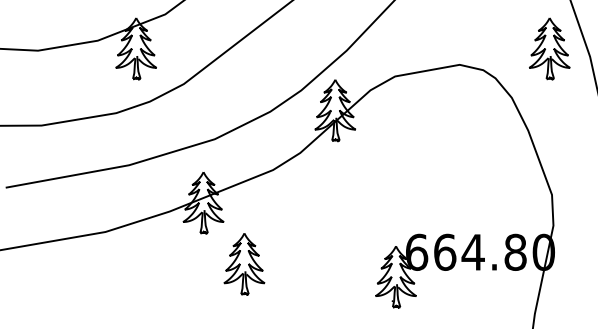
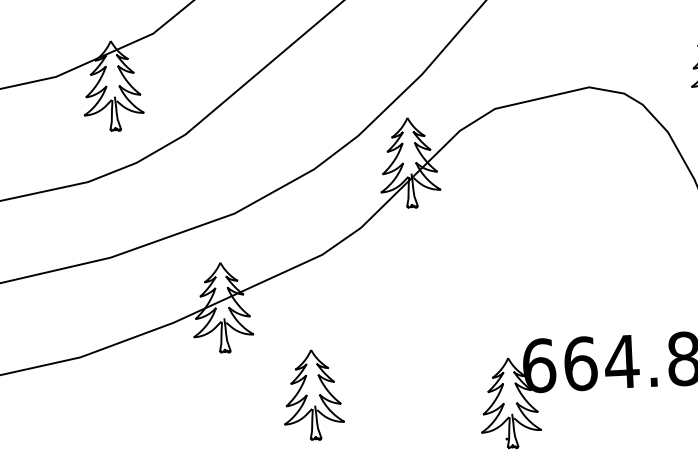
part: (244, 264) -> (313, 395), moved

